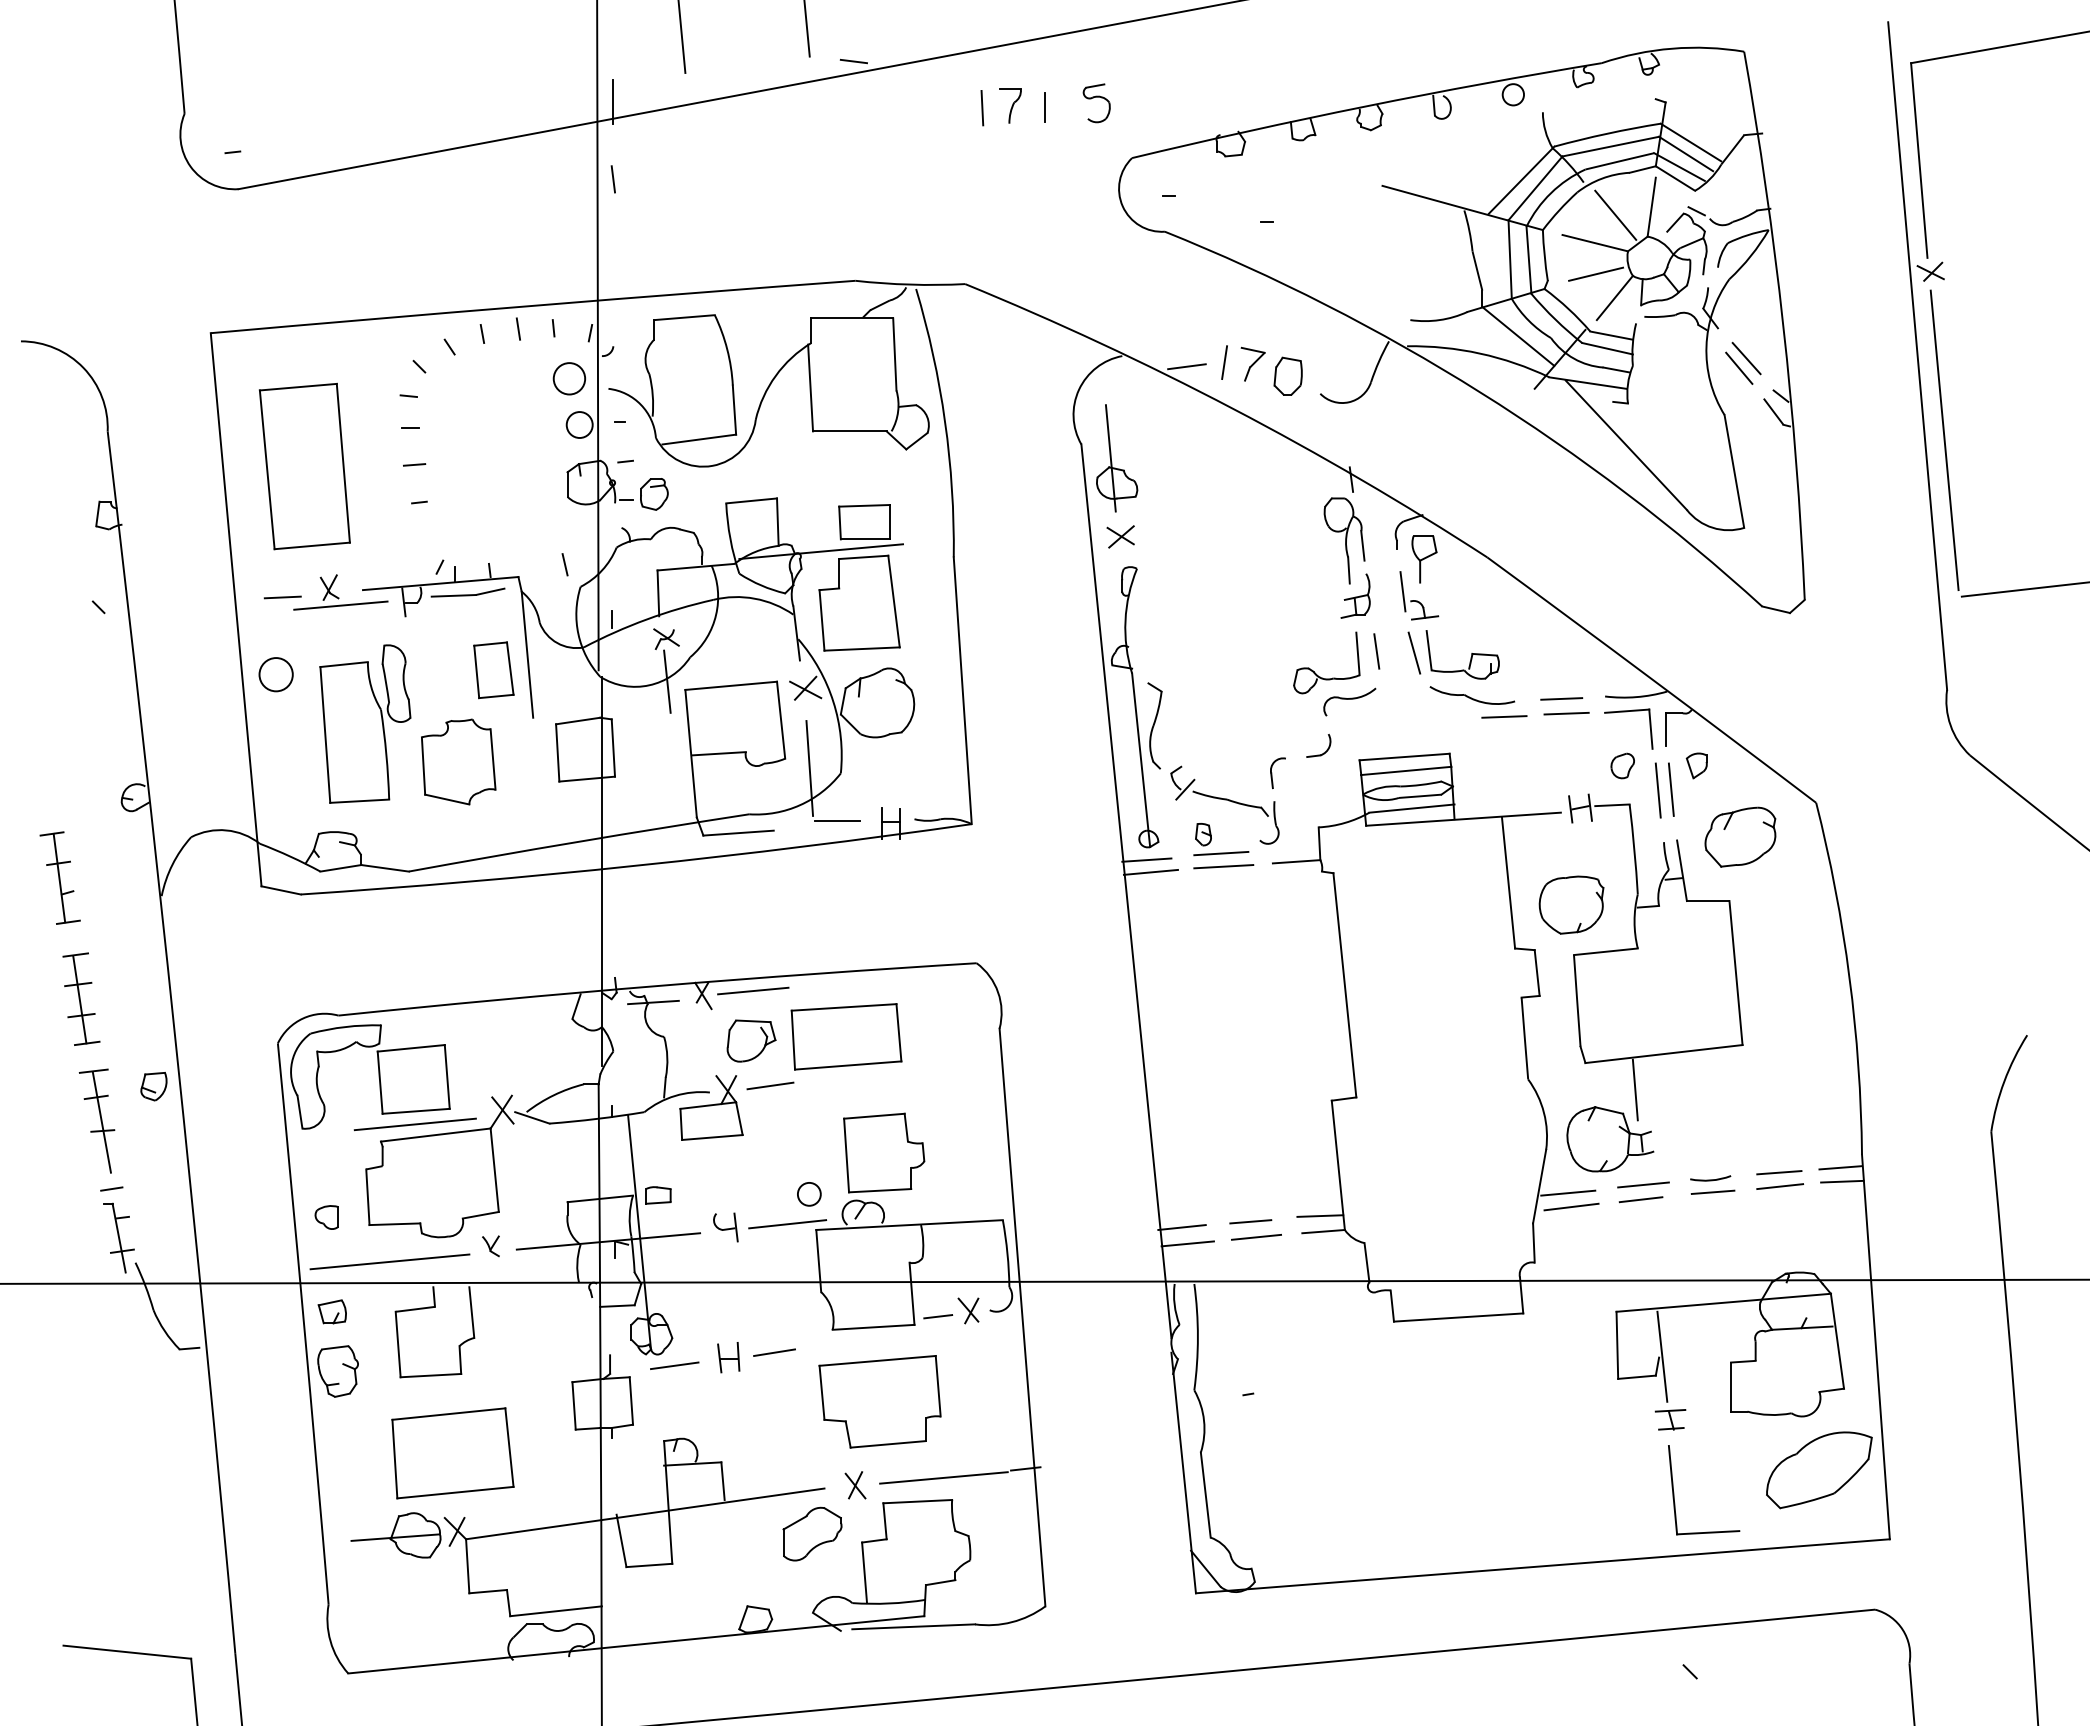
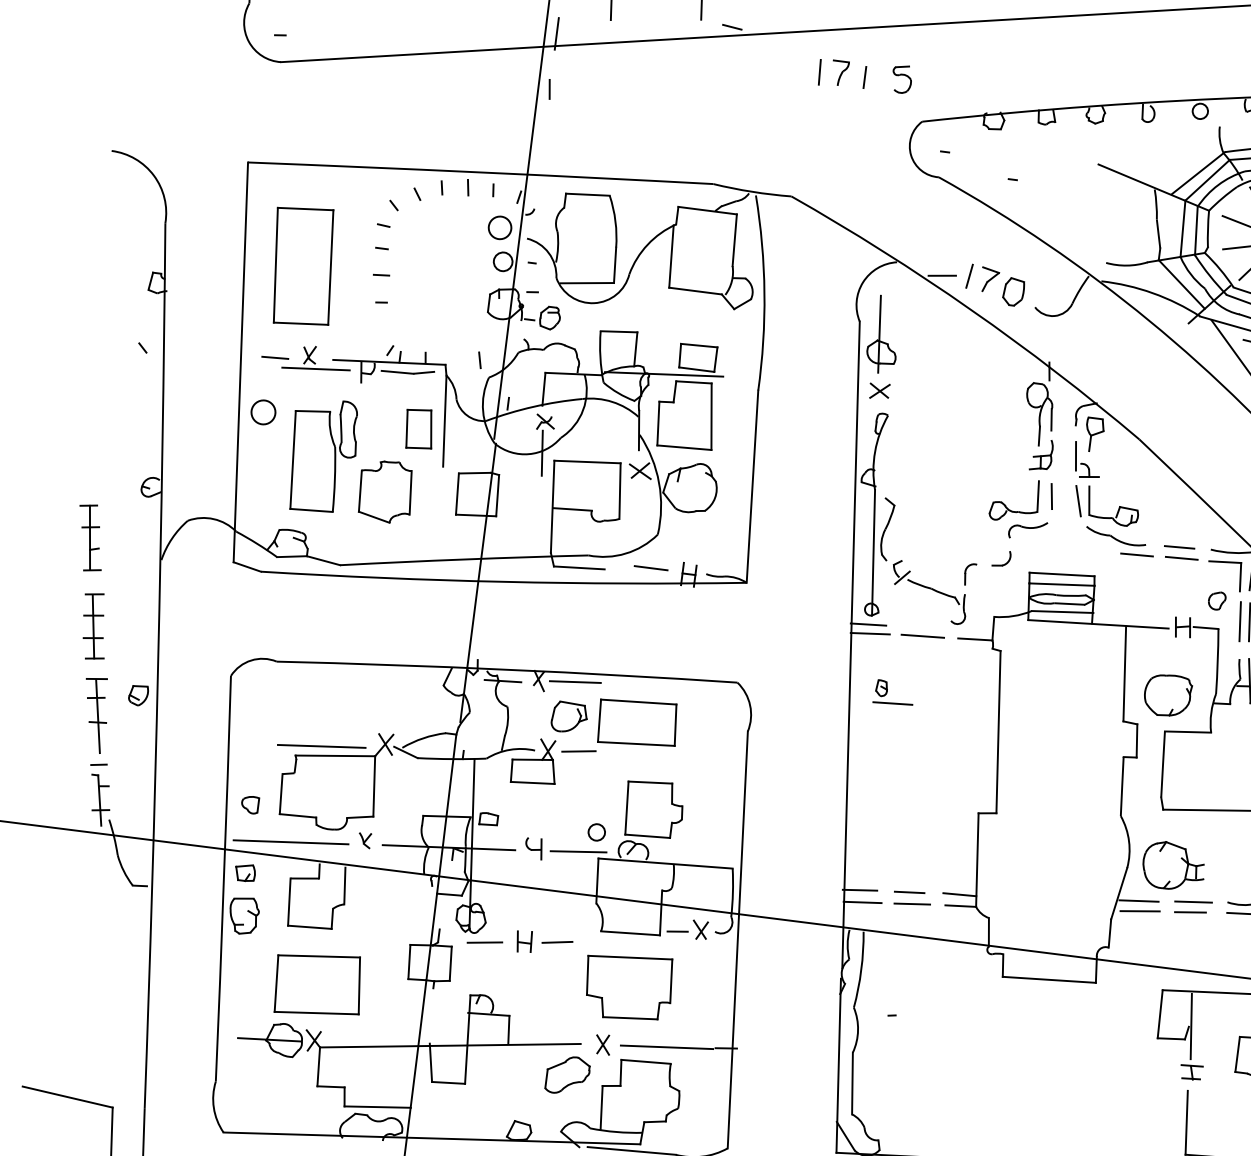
line: (809, 768) -> (635, 528), removed
part: (1211, 839) -> (887, 692), moved
part: (378, 1076) -> (299, 708), removed
line: (1634, 1089) -> (1195, 833), removed

